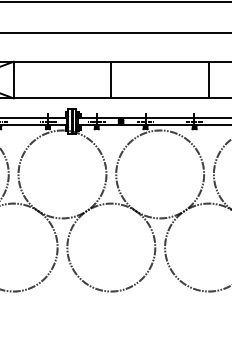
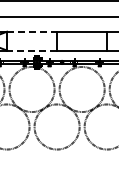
line: (63, 61) -> (32, 31), solid -> dashed
line: (61, 98) -> (31, 50), solid -> dashed

